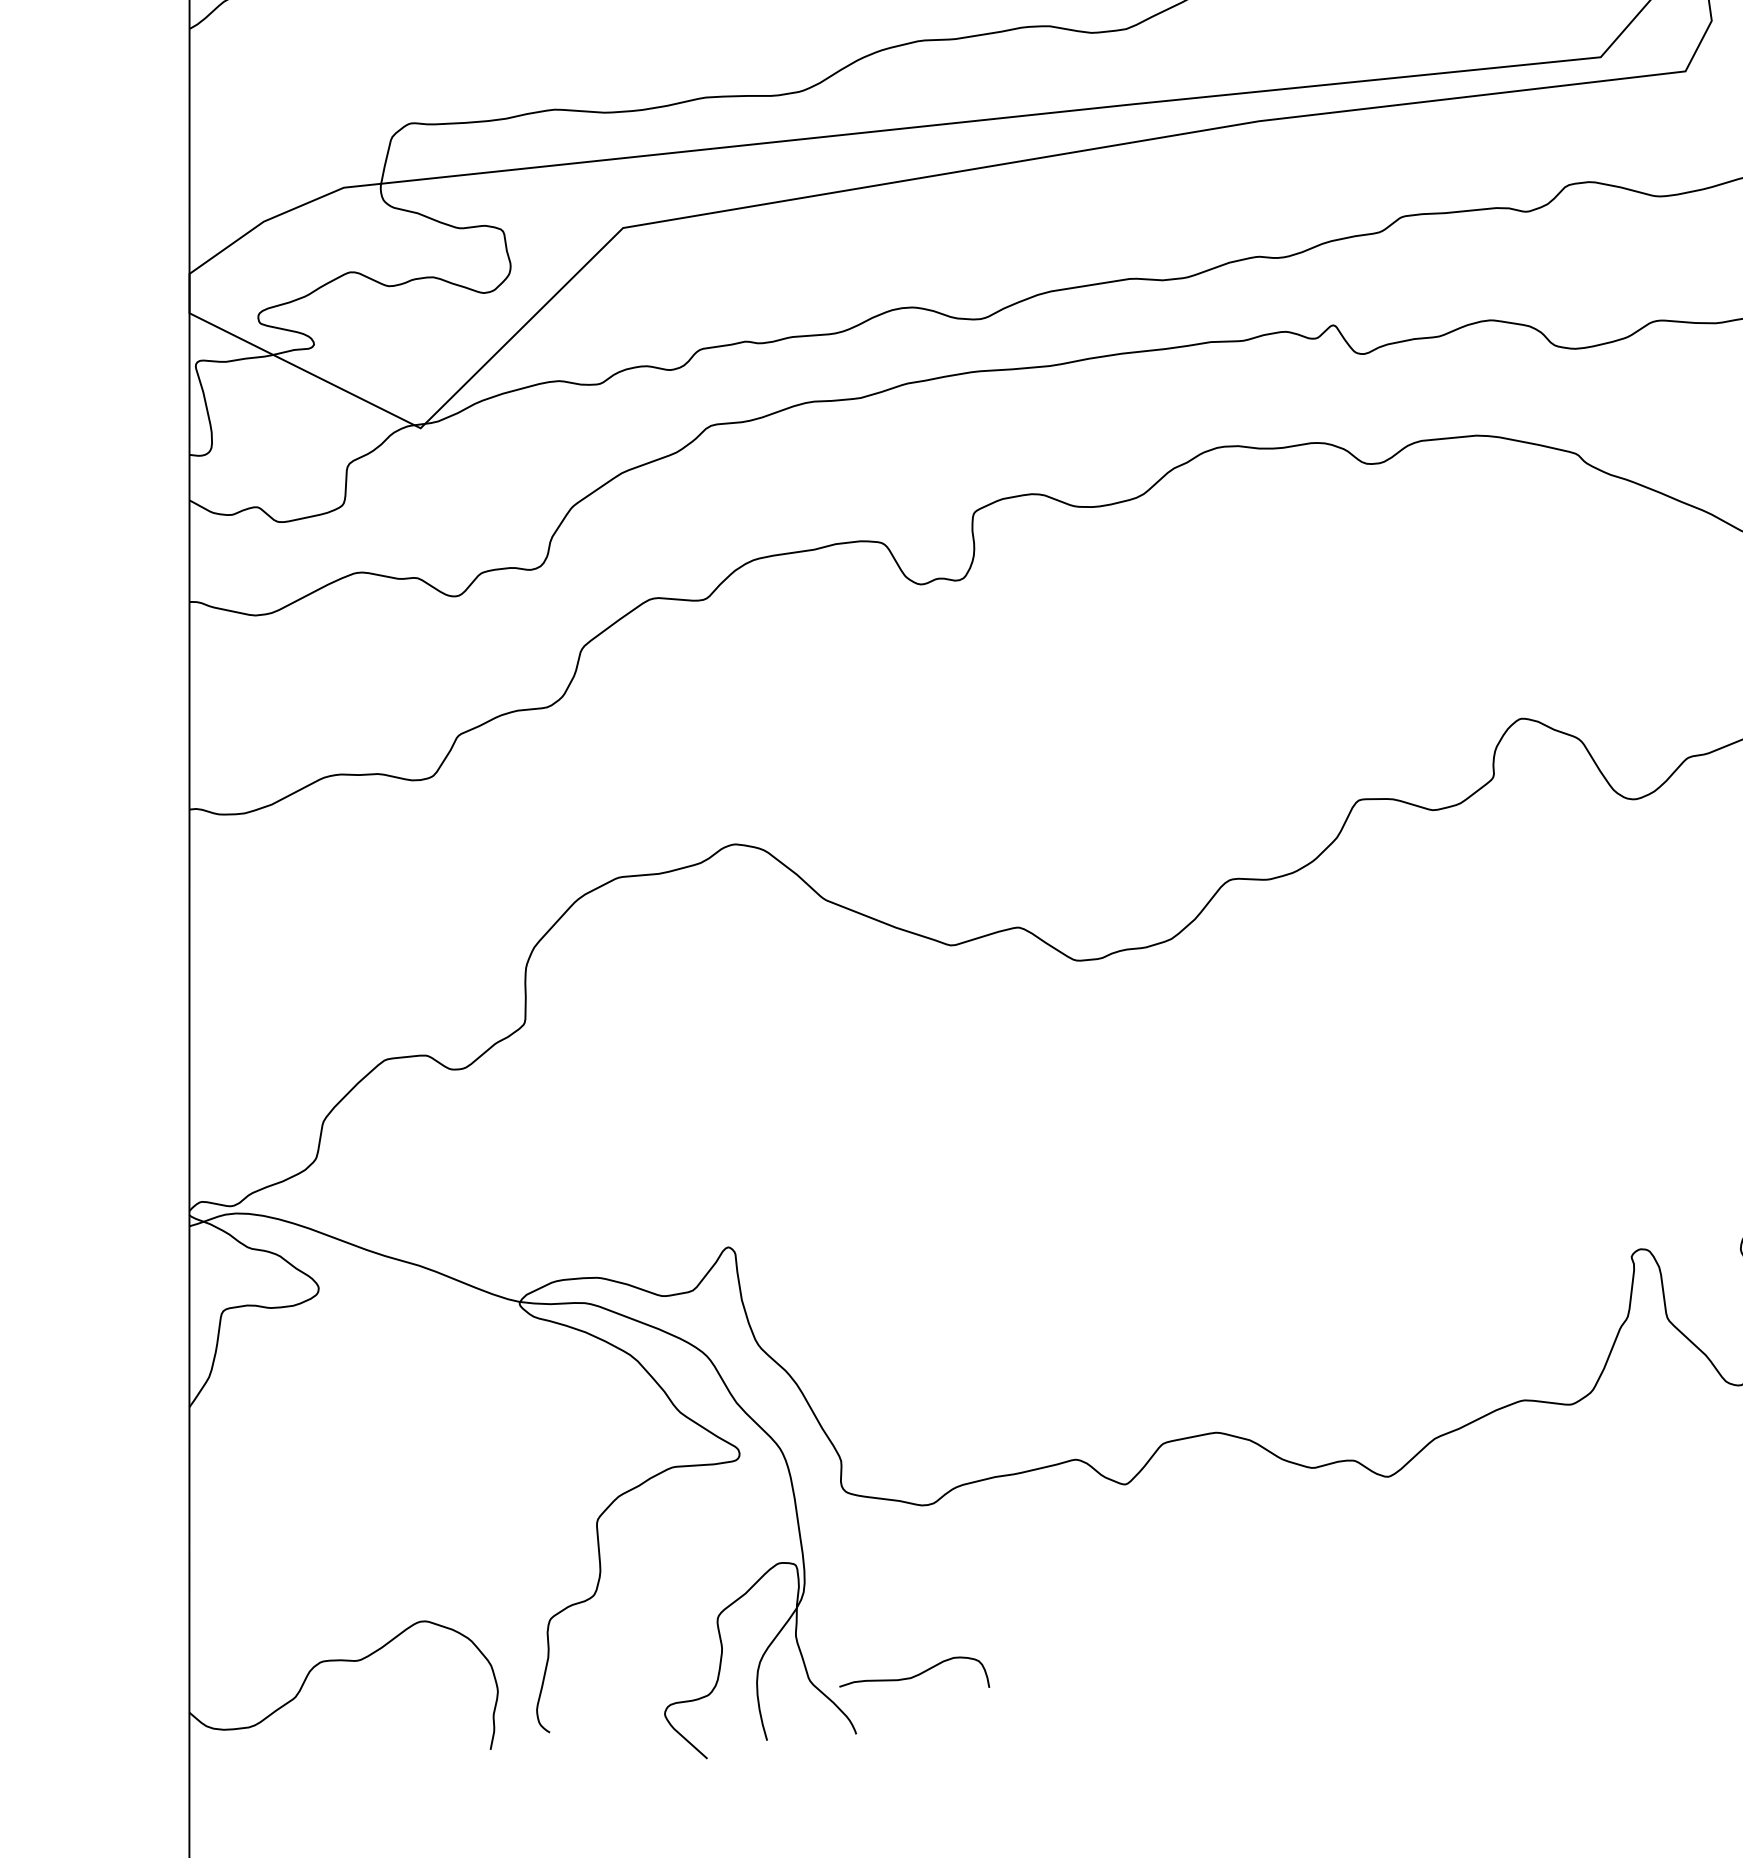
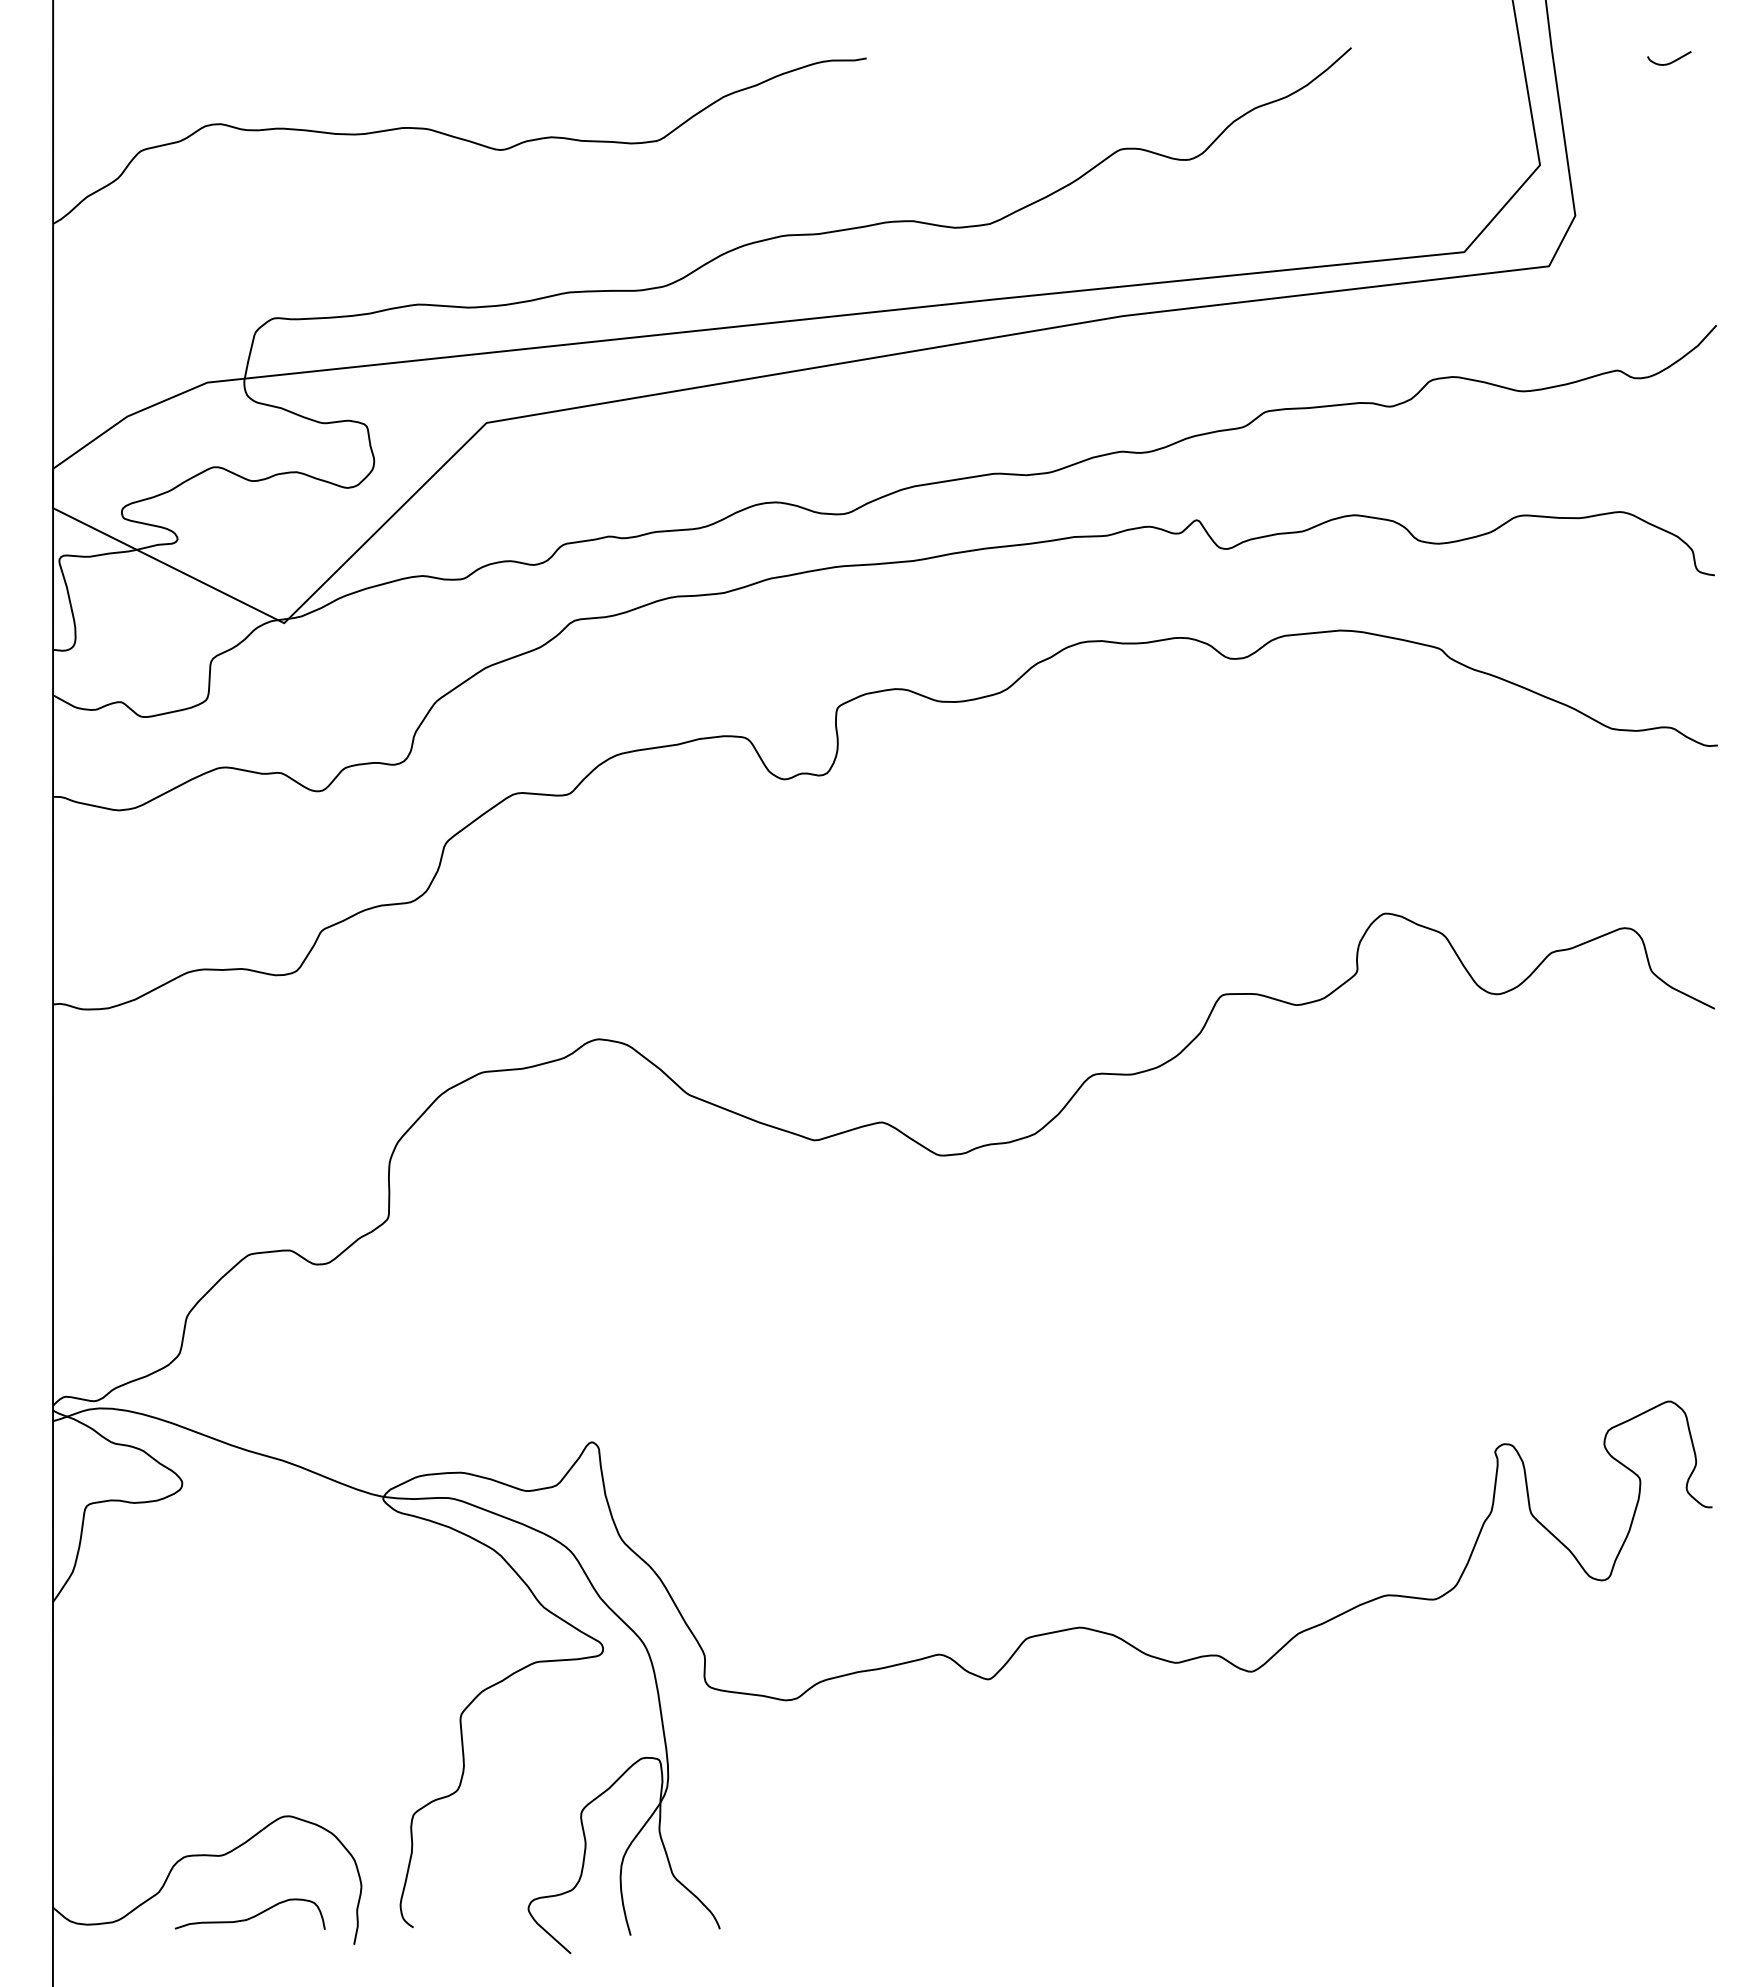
curve: (915, 1674) -> (251, 1916), moved

